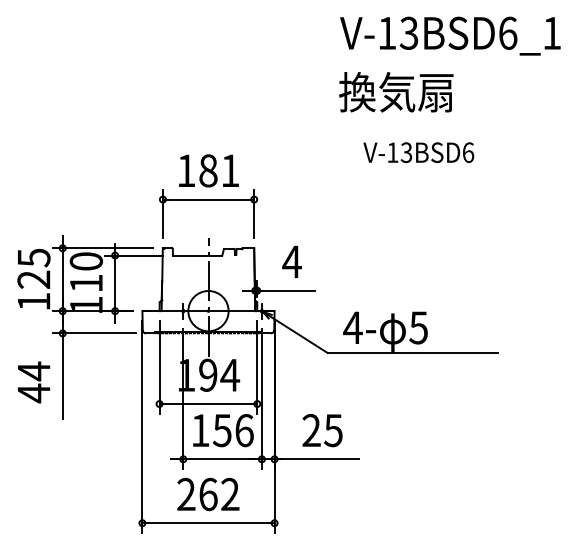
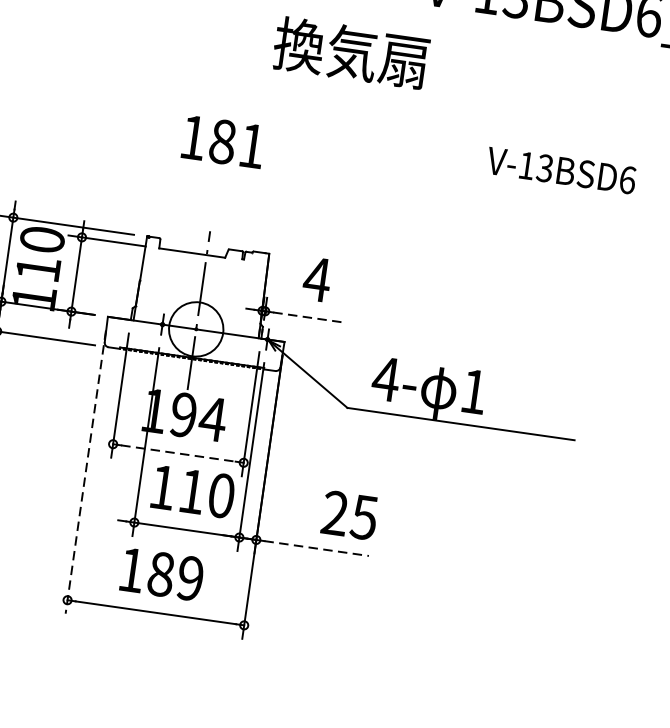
text: (396, 92) -> (351, 53), moved
text: (418, 152) -> (561, 170), moved
part: (208, 200) -> (217, 181), removed
line: (289, 290) -> (308, 317), solid -> dashed
text: (418, 327) -> (473, 391), 5 -> 1
line: (208, 404) -> (178, 454), solid -> dashed
line: (142, 427) -> (85, 472), solid -> dashed
text: (233, 430) -> (206, 493), 156 -> 110
text: (322, 430) -> (349, 515), moved
line: (320, 459) -> (317, 548), solid -> dashed
text: (208, 494) -> (161, 574), 262 -> 189

